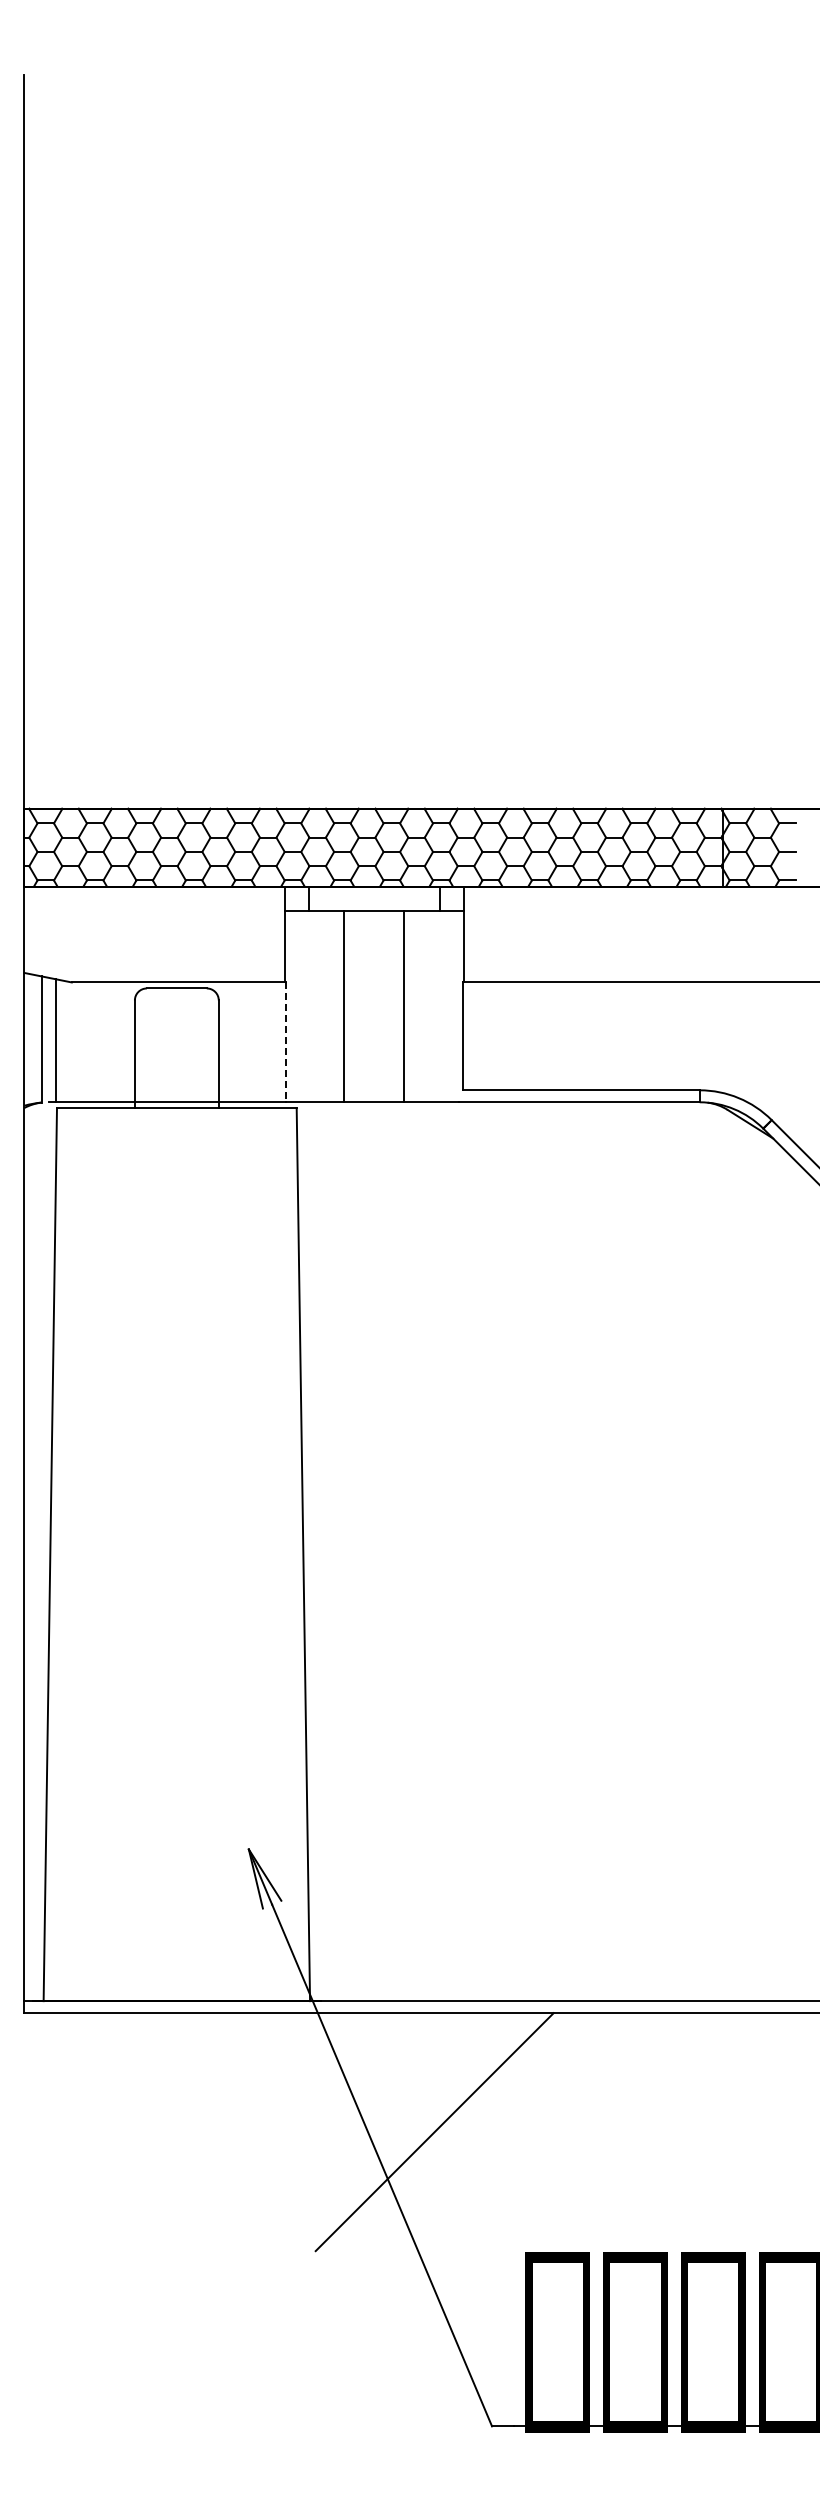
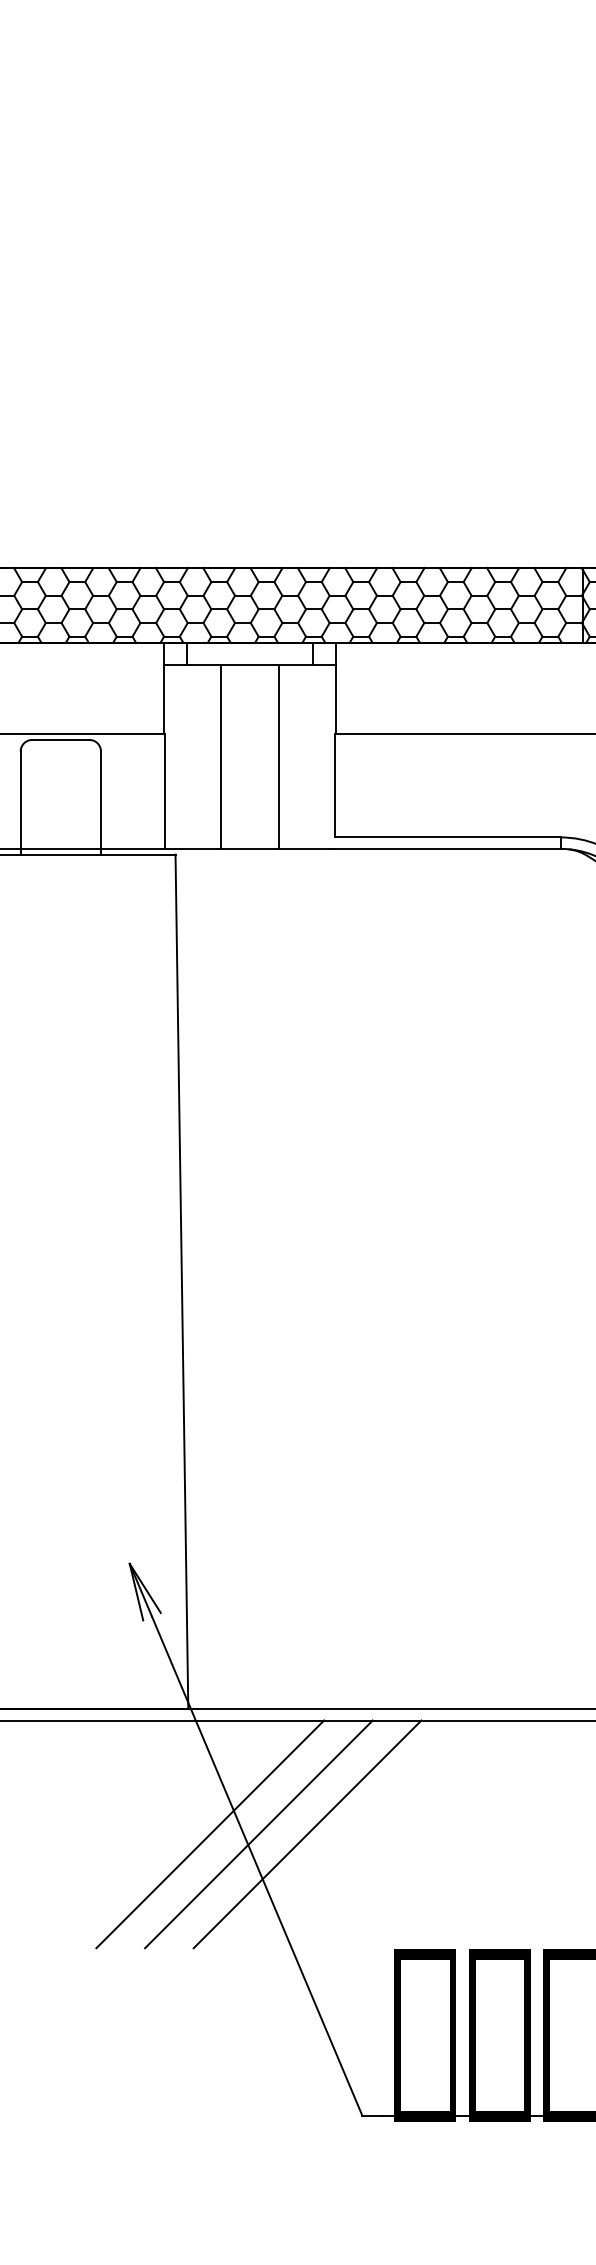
line: (285, 1042) -> (164, 791), dashed -> solid
line: (332, 2132) -> (209, 1834), added
line: (383, 2132) -> (258, 1834), added

